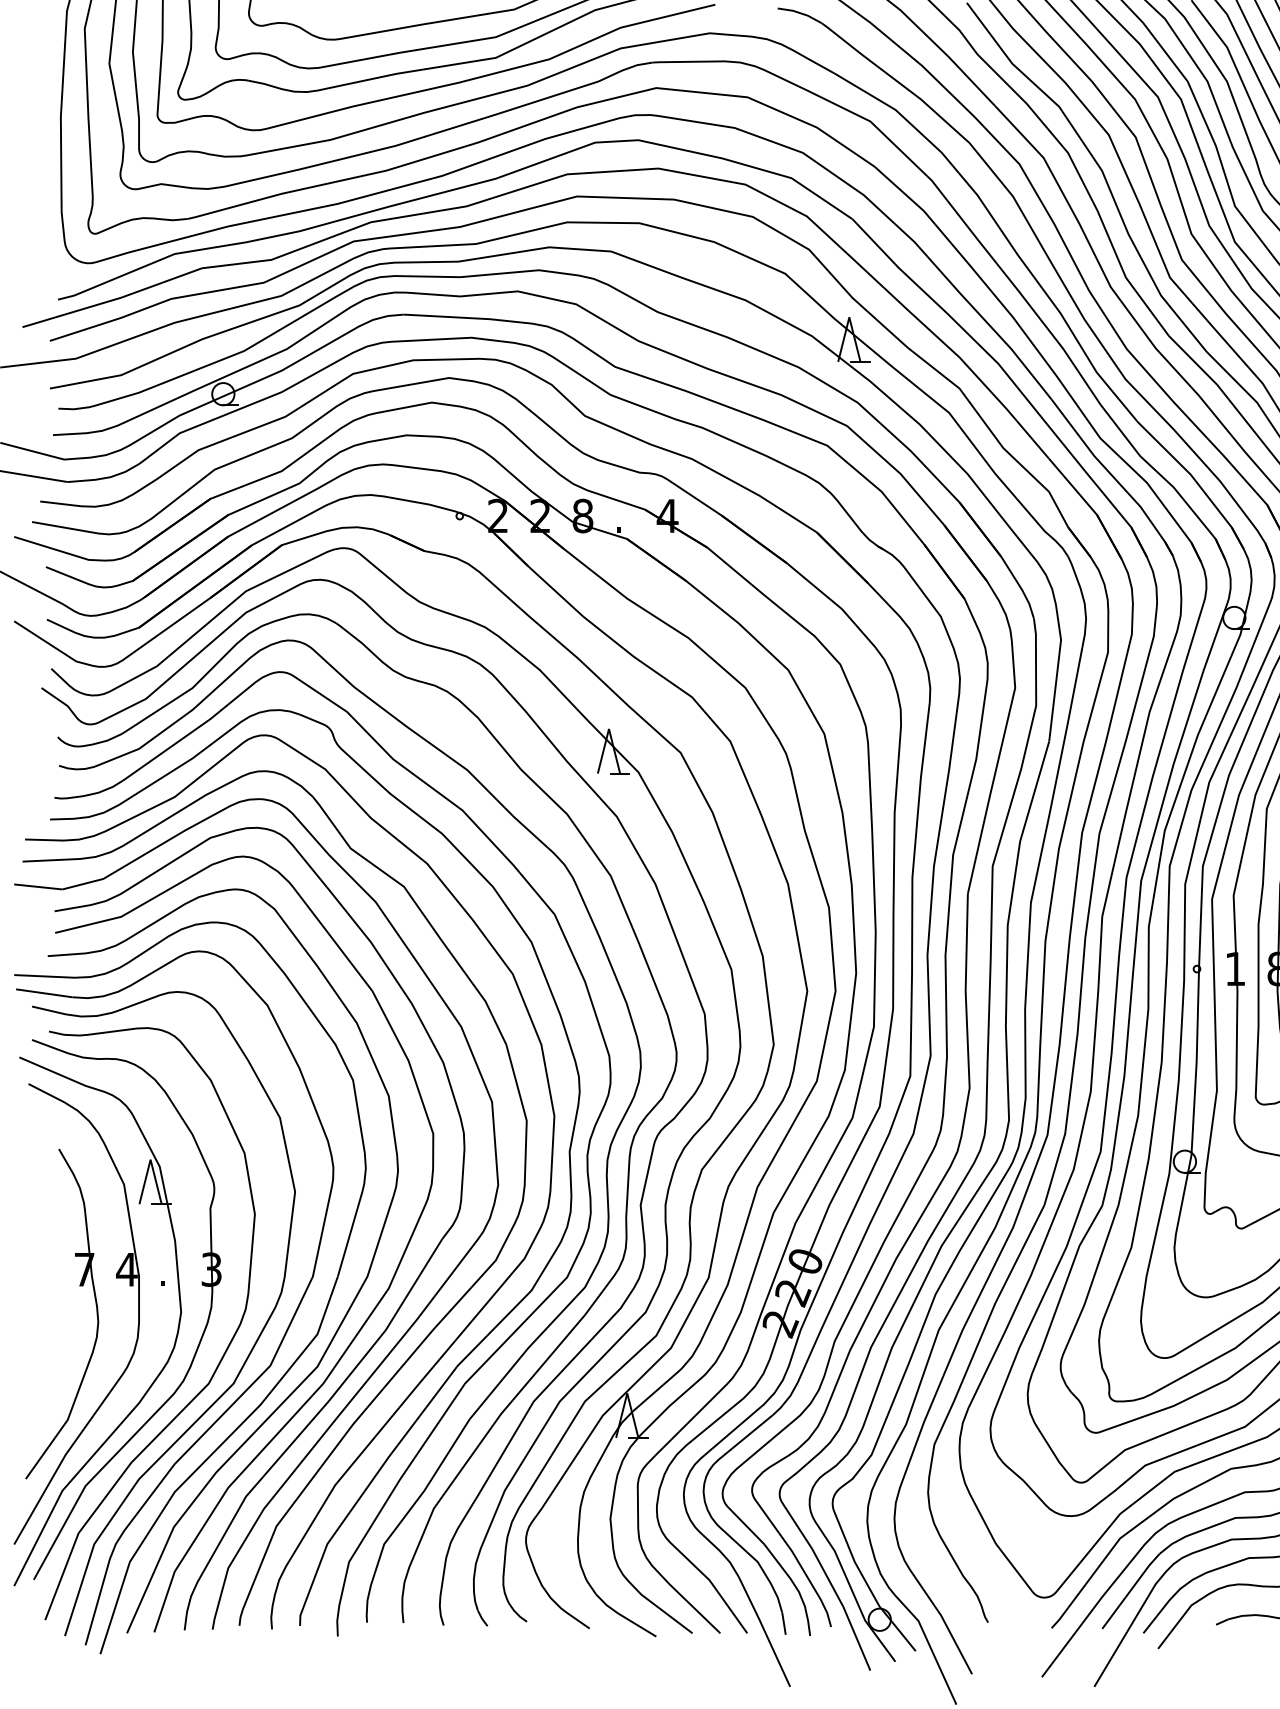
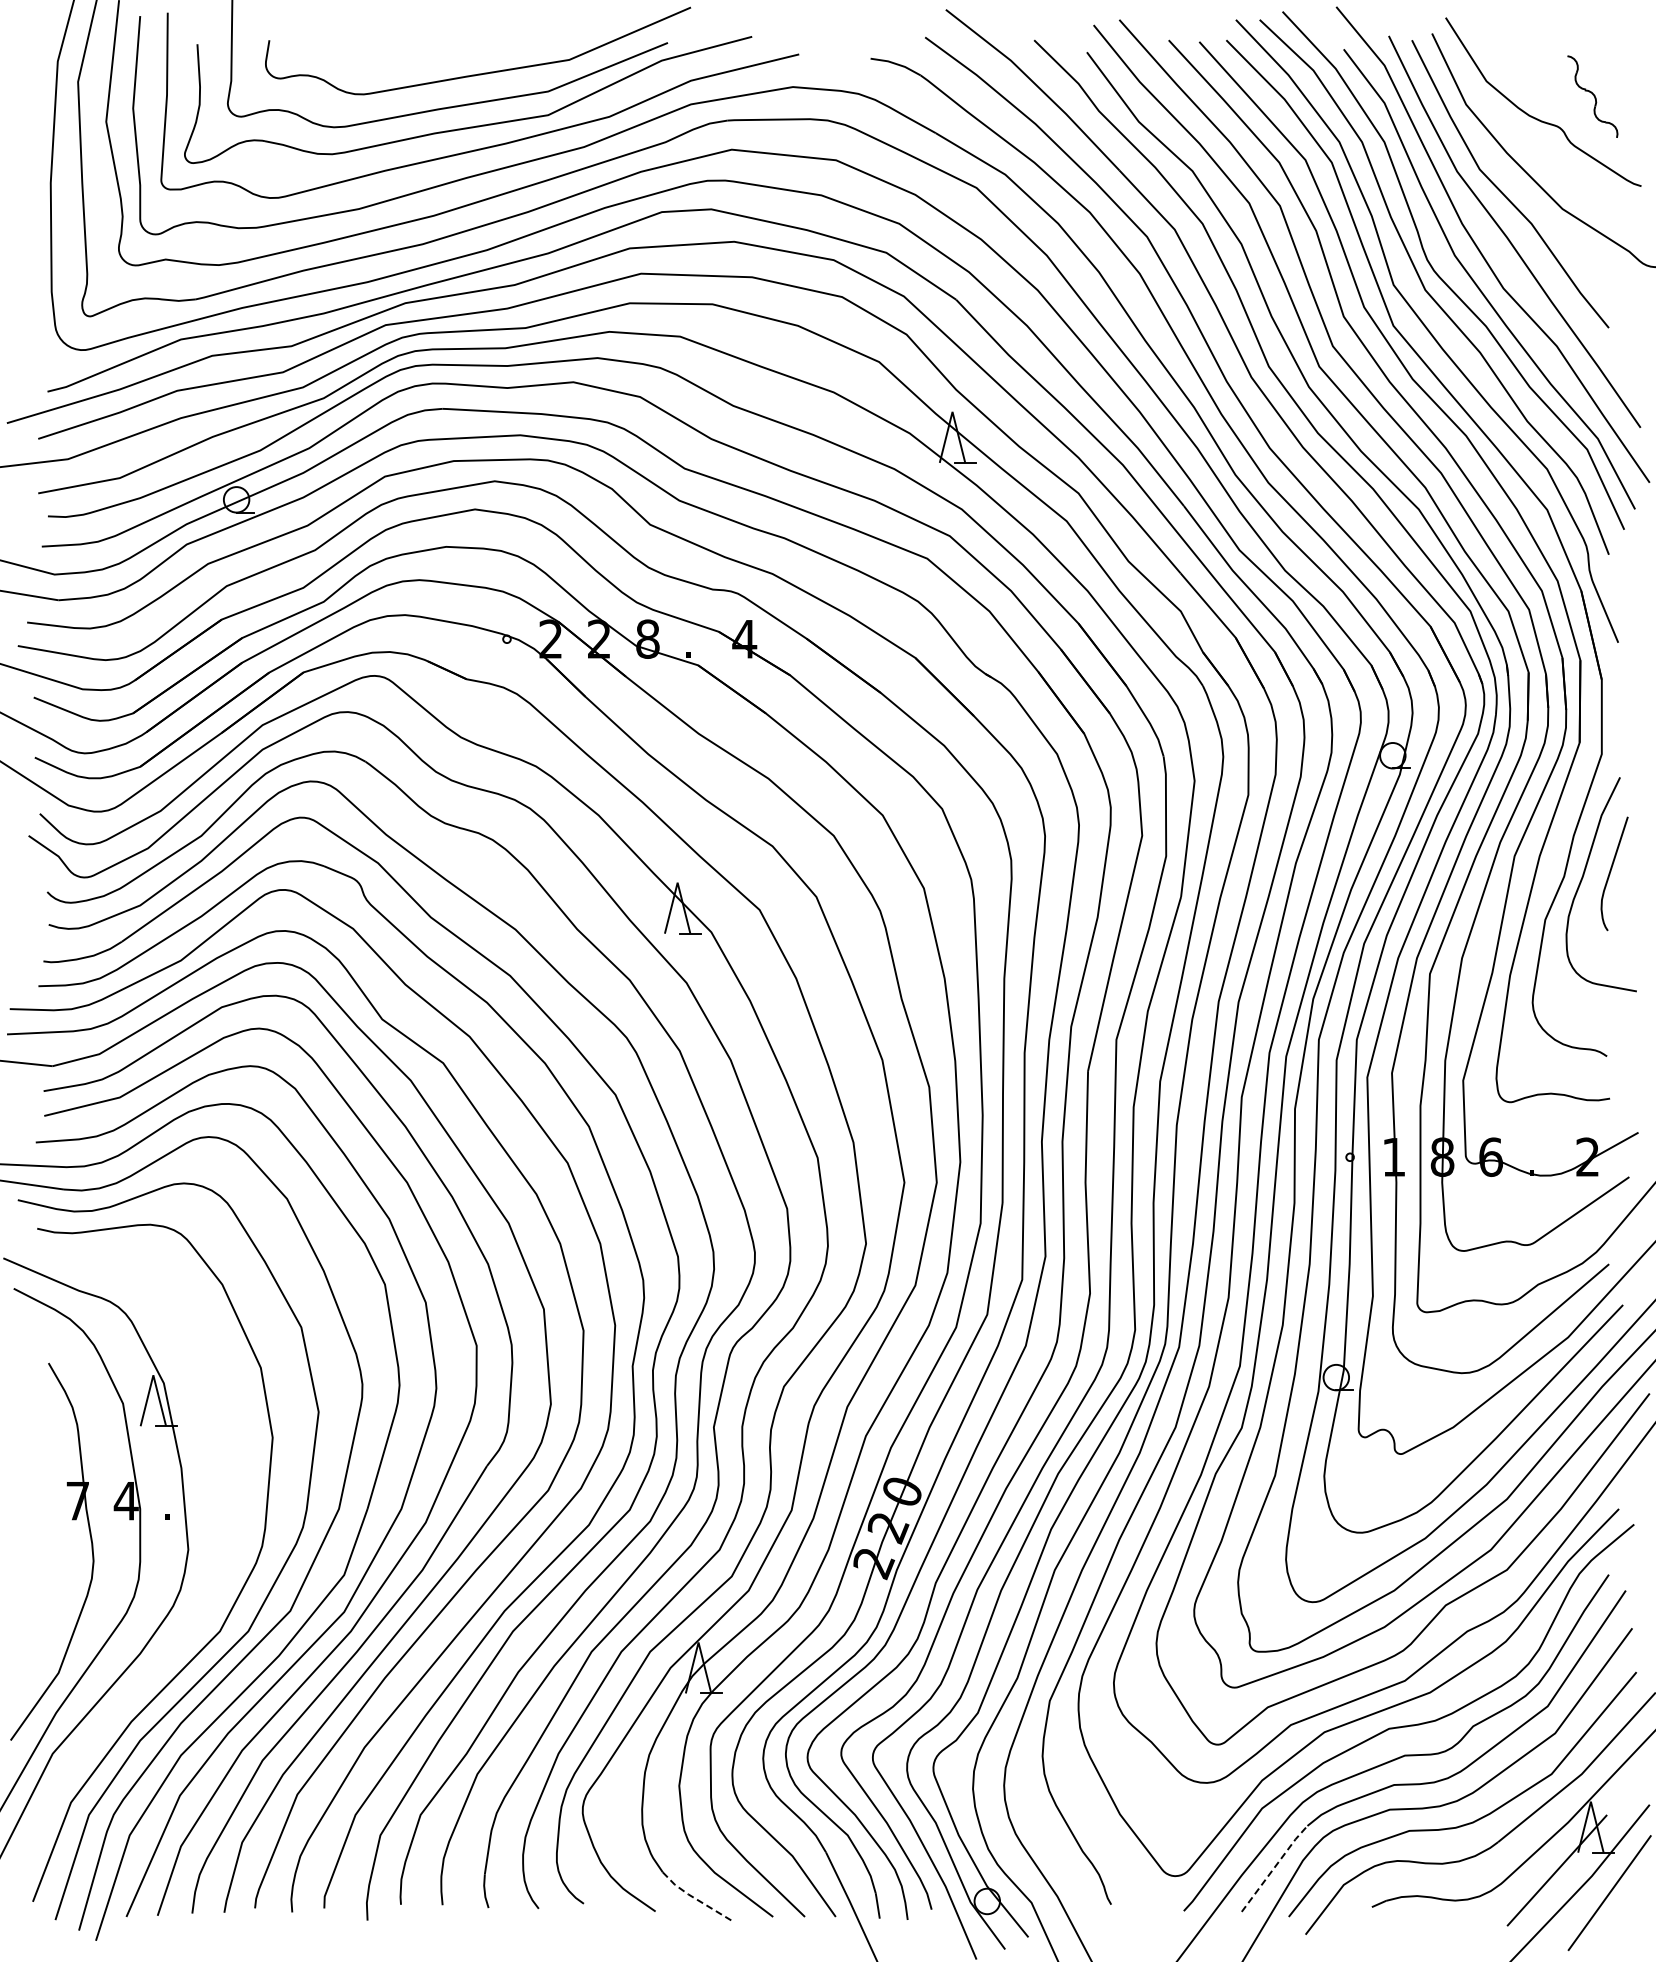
part: (202, 1285) -> (212, 1519), removed
line: (1130, 1590) -> (1274, 1867), solid -> dashed
line: (623, 1616) -> (694, 1897), solid -> dashed

